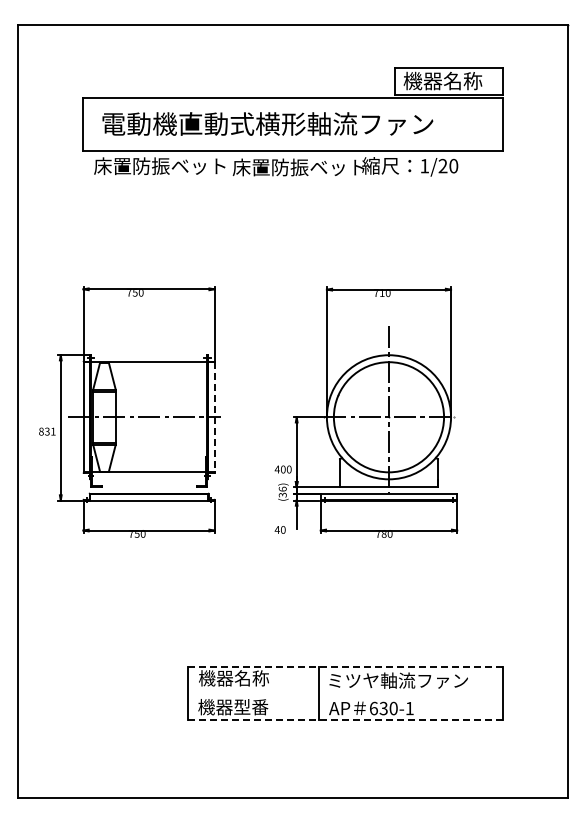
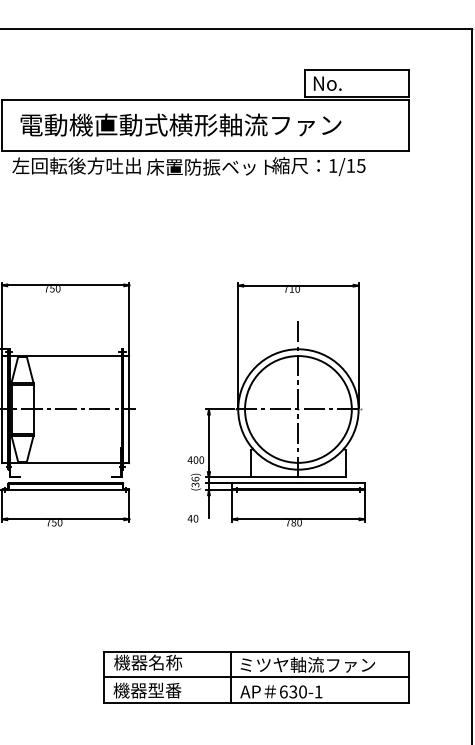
text: (442, 80) -> (350, 82), 機器名称 -> No.
text: (448, 165) -> (356, 165), 1/20 -> 1/15
text: (160, 166) -> (76, 166), 床置防振ベット -> 左回転後方吐出
line: (214, 417) -> (129, 409), dashed -> solid
line: (345, 667) -> (256, 652), dashed -> solid
line: (345, 693) -> (256, 677), added
line: (345, 719) -> (256, 702), dashed -> solid

